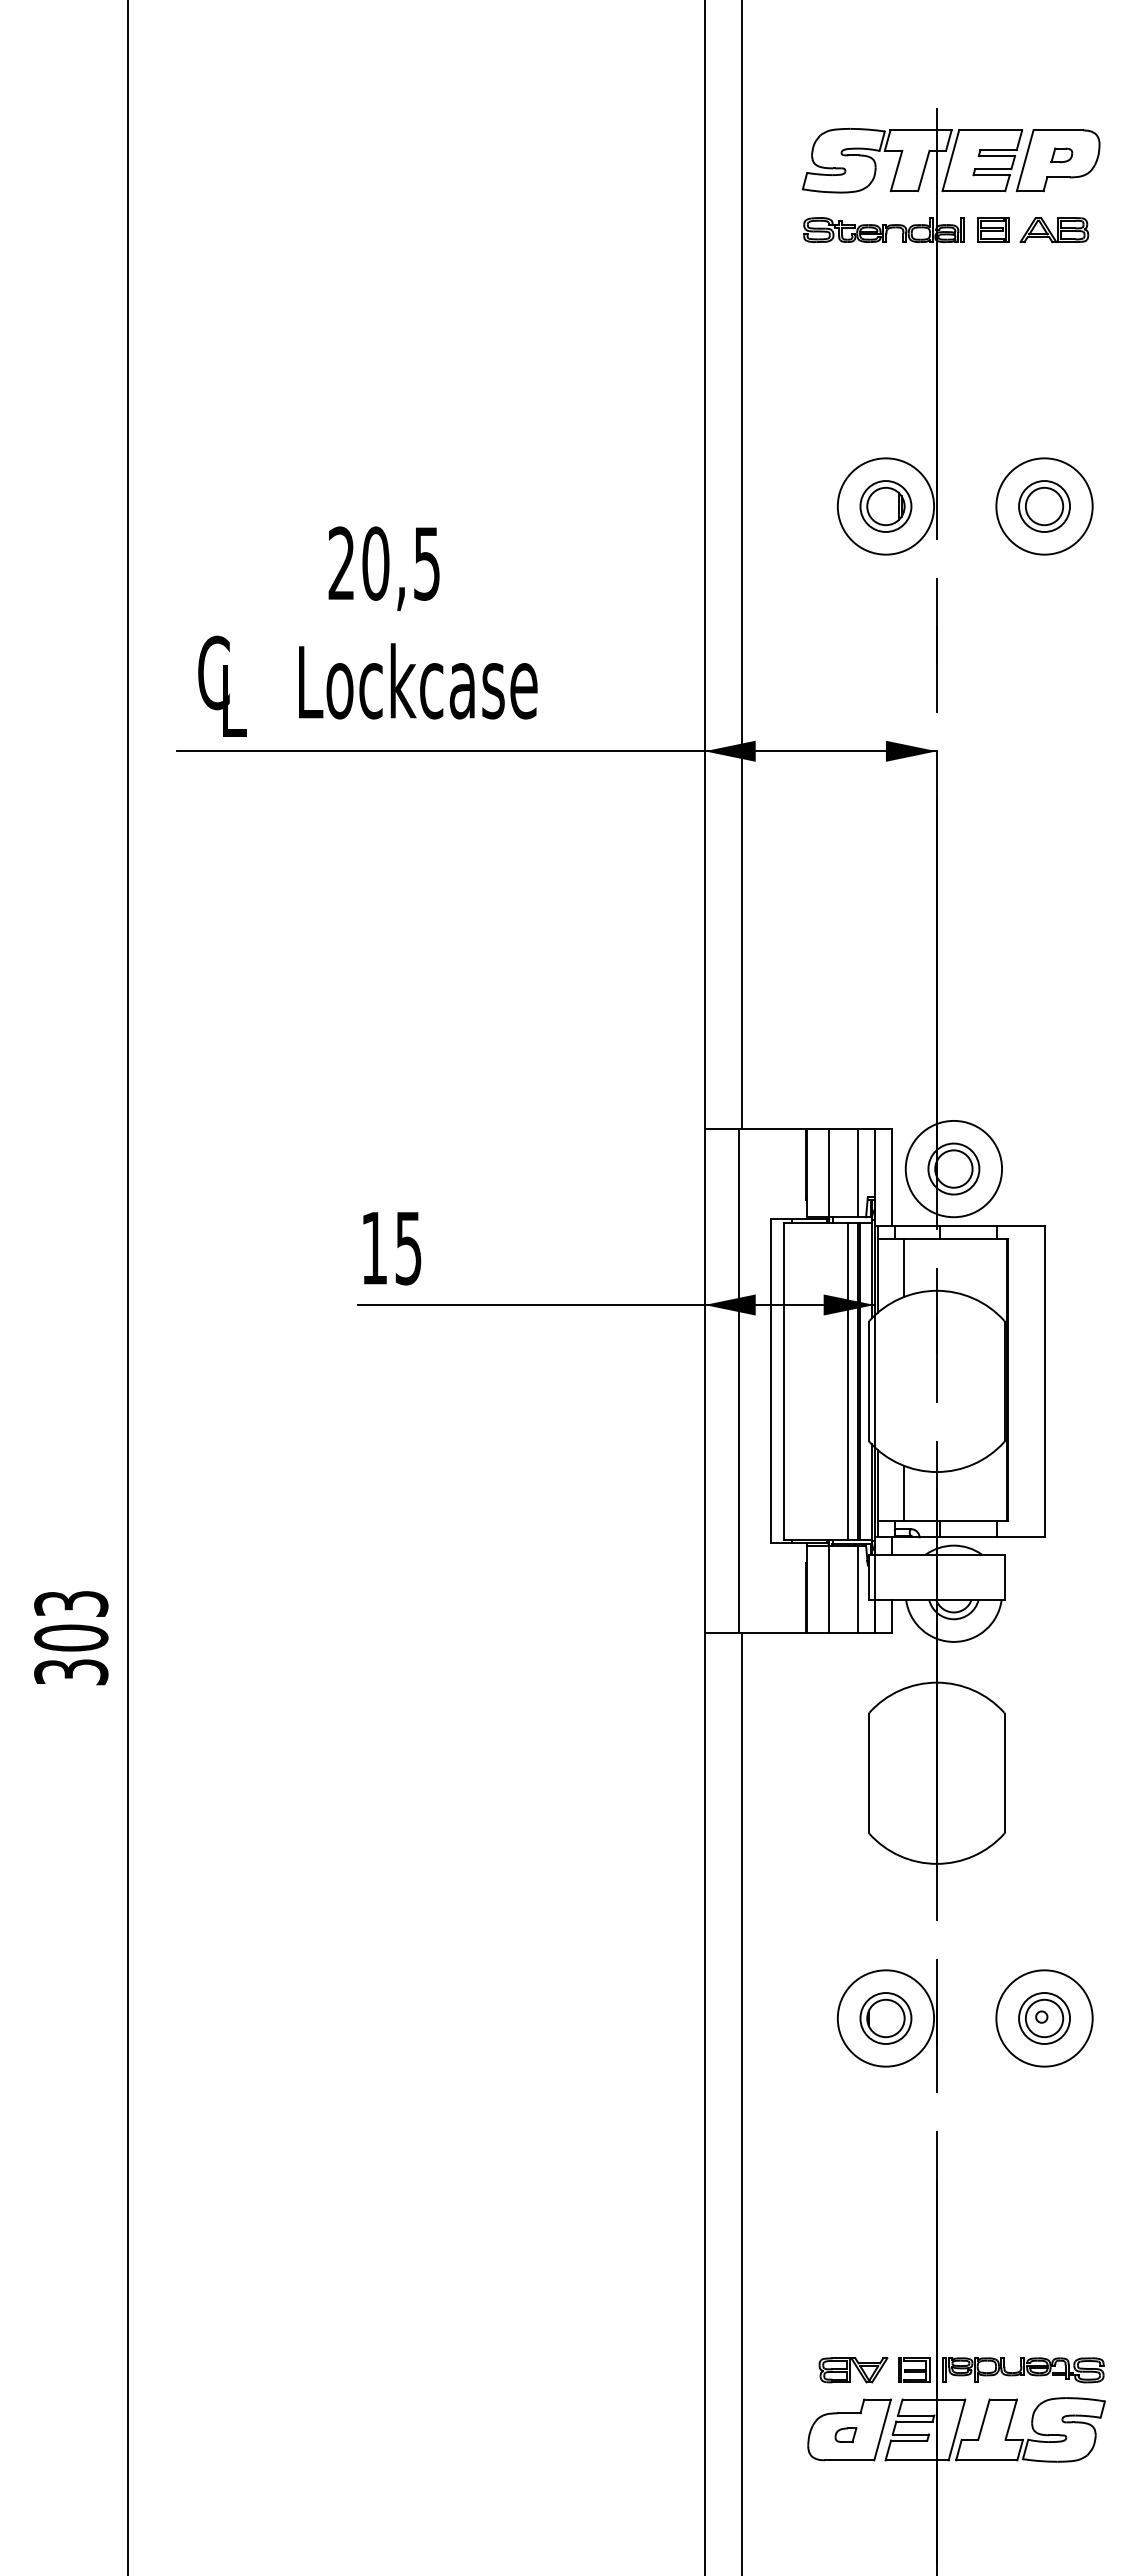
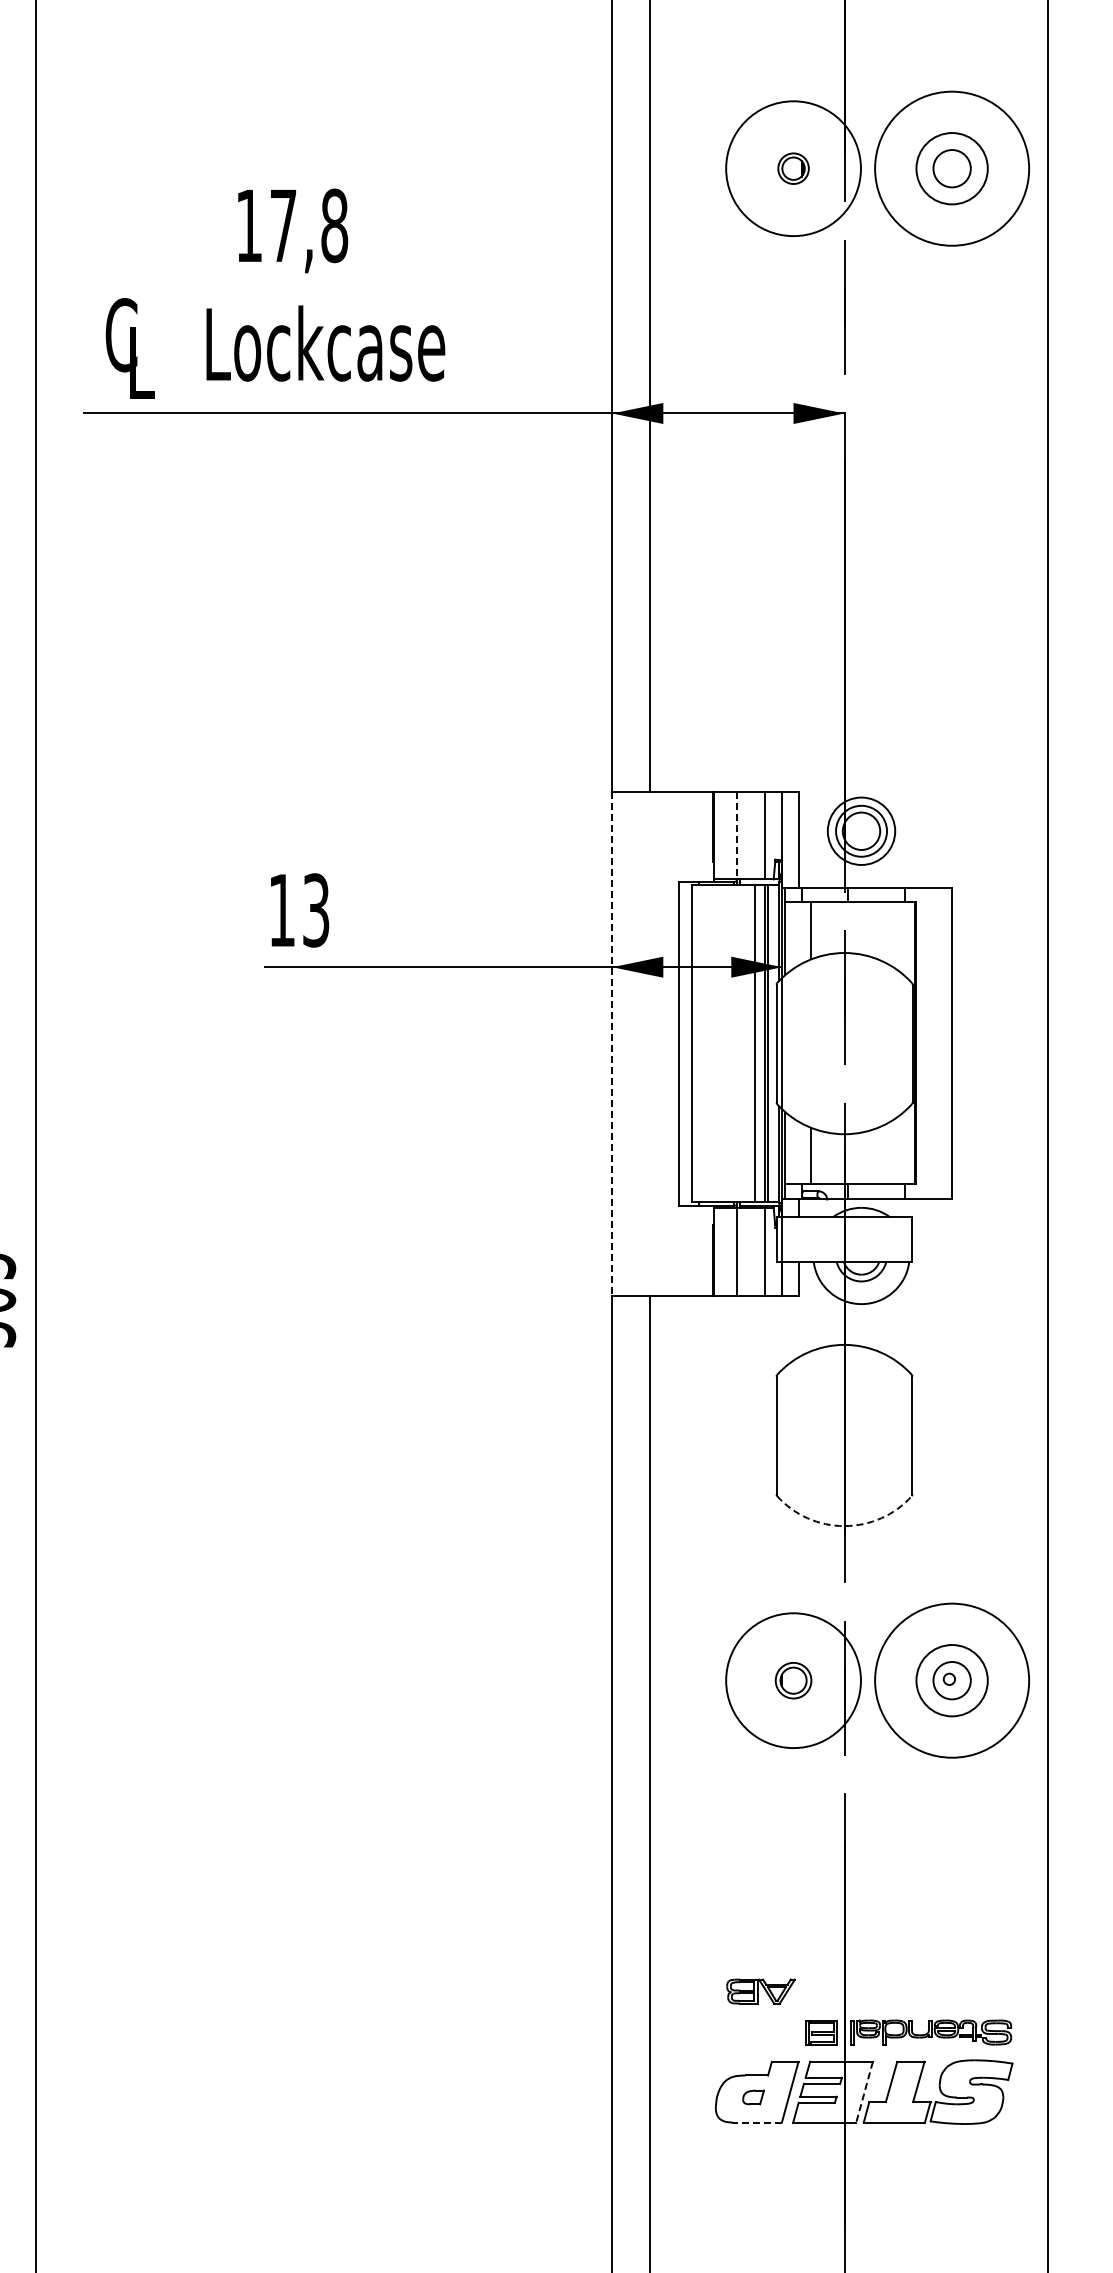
circle: (885, 506) -> (793, 168), size x1.4
part: (885, 506) -> (793, 168), size x0.6
circle: (1044, 506) -> (952, 168), size x1.4
circle: (1044, 506) -> (952, 168), size x1.6
text: (384, 563) -> (292, 225), 20,5 -> 17,8
circle: (953, 1168) -> (861, 830), size x0.7
line: (829, 1173) -> (737, 835), solid -> dashed
text: (408, 1247) -> (316, 909), 15 -> 13
line: (704, 1381) -> (612, 1043), solid -> dashed
line: (738, 1381) -> (646, 1043), removed
arc: (936, 1863) -> (844, 1525), solid -> dashed
circle: (885, 2018) -> (793, 1680), size x1.4
part: (885, 2018) -> (793, 1680), size x0.7
circle: (1044, 2018) -> (952, 1680), size x1.4
circle: (1044, 2018) -> (952, 1680), size x1.6
part: (853, 2370) -> (761, 1991), moved
line: (956, 2430) -> (864, 2092), solid -> dashed
line: (849, 2460) -> (757, 2122), solid -> dashed

